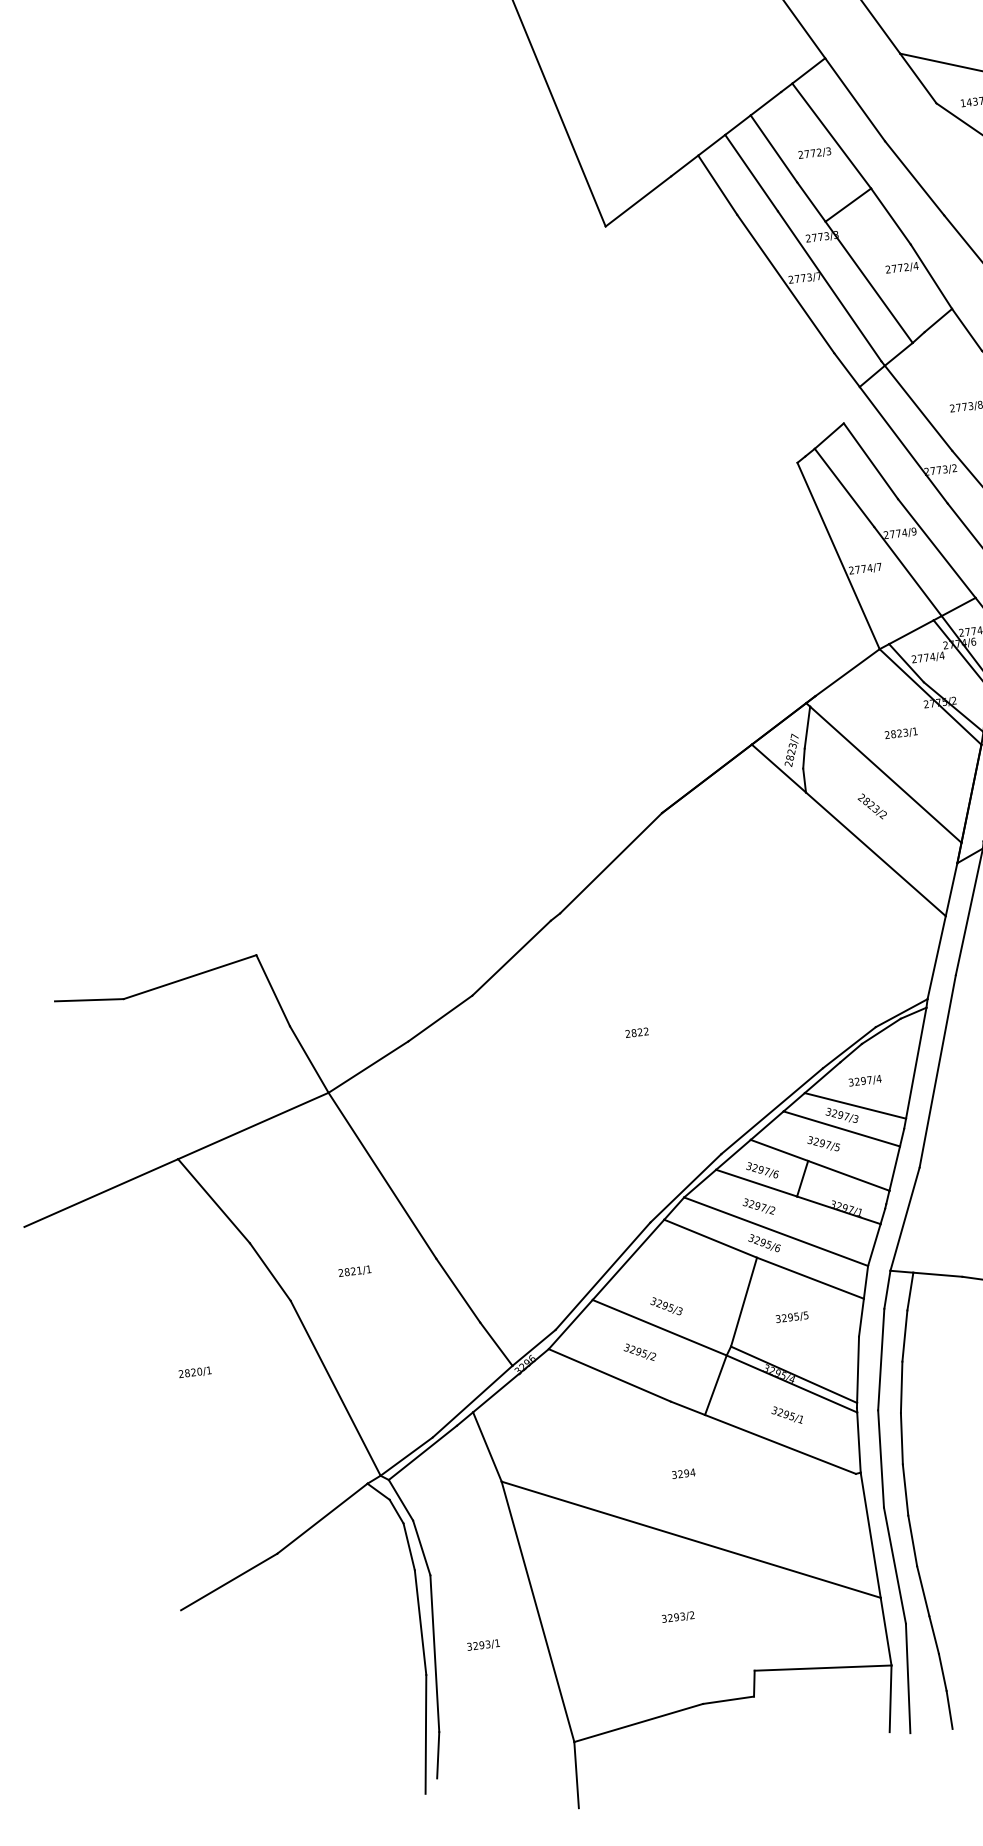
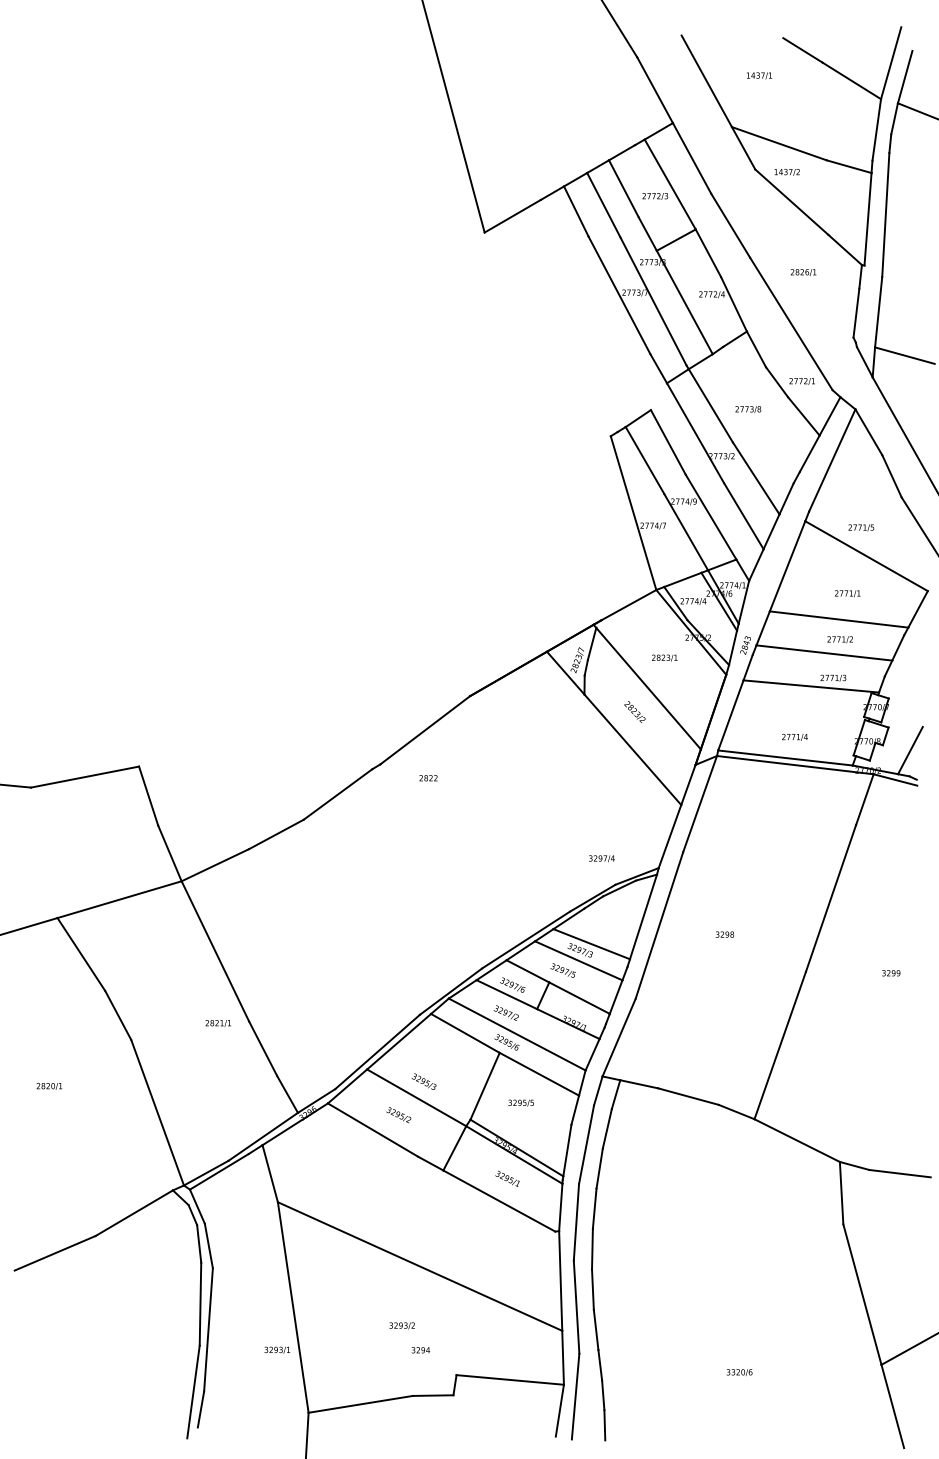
text: (637, 1033) -> (428, 778), moved
text: (864, 1080) -> (601, 858), moved
text: (353, 1271) -> (217, 1023), moved
text: (683, 1474) -> (420, 1350), moved
text: (483, 1644) -> (277, 1349), moved

